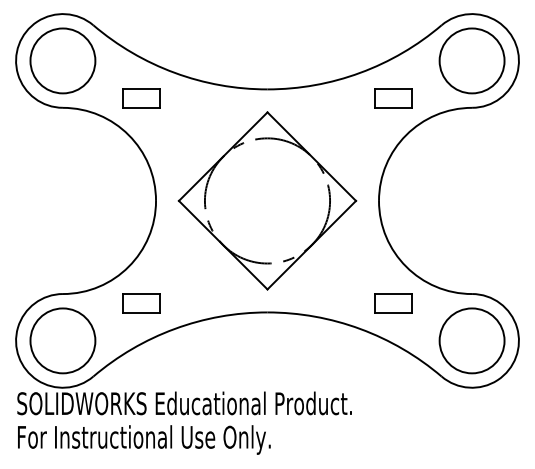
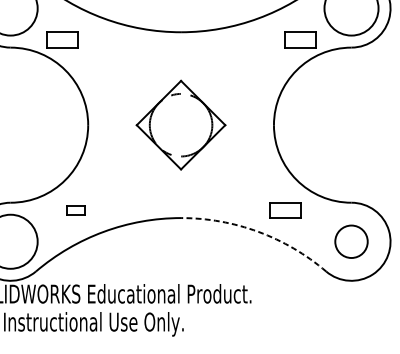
part: (141, 98) -> (61, 39), moved
part: (393, 98) -> (301, 39), moved
part: (267, 200) -> (181, 124), size x0.6
part: (141, 303) -> (76, 210), size x0.6
arc: (360, 328) -> (258, 231), solid -> dashed
circle: (471, 340) -> (351, 241), size x0.6

